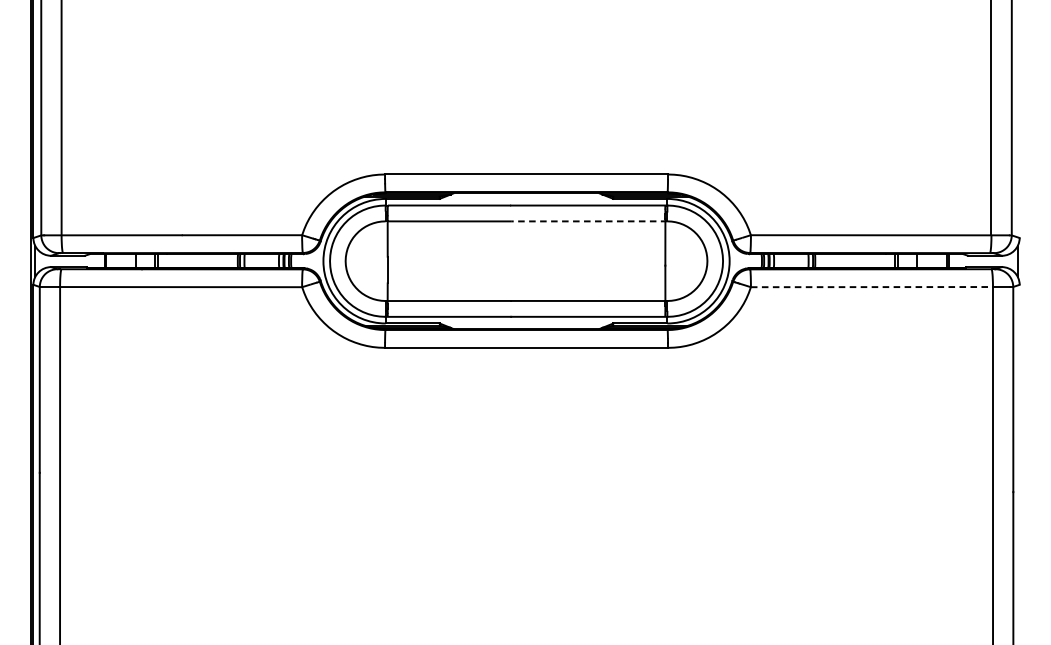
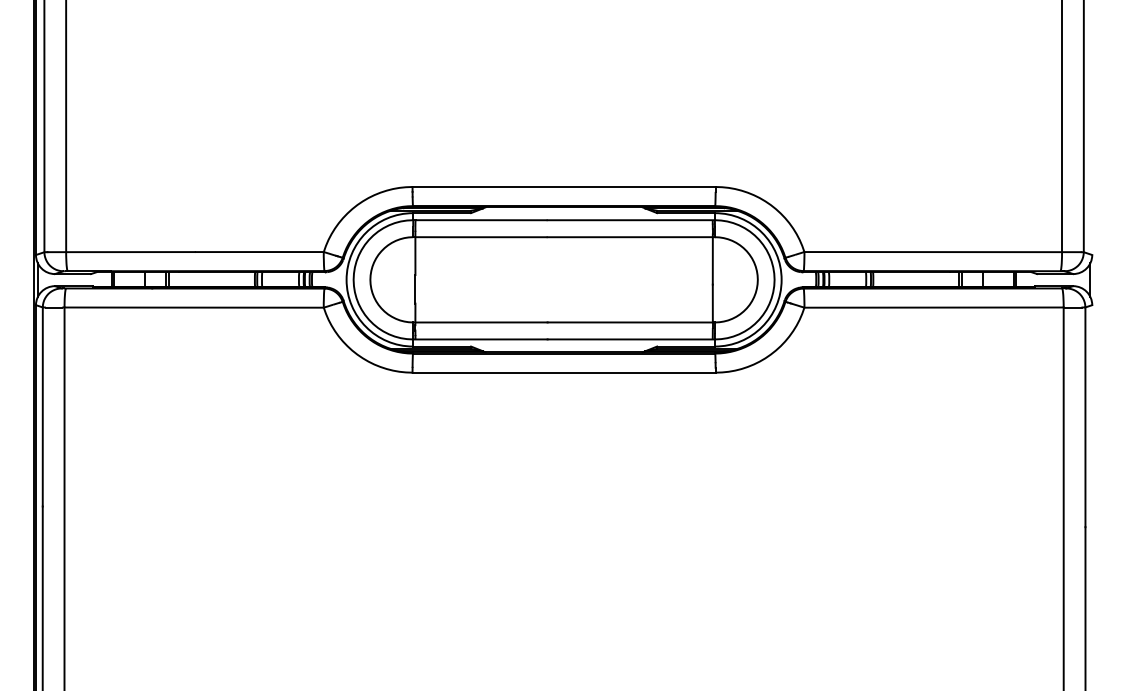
line: (589, 221) -> (631, 237), dashed -> solid
line: (872, 287) -> (934, 307), dashed -> solid

